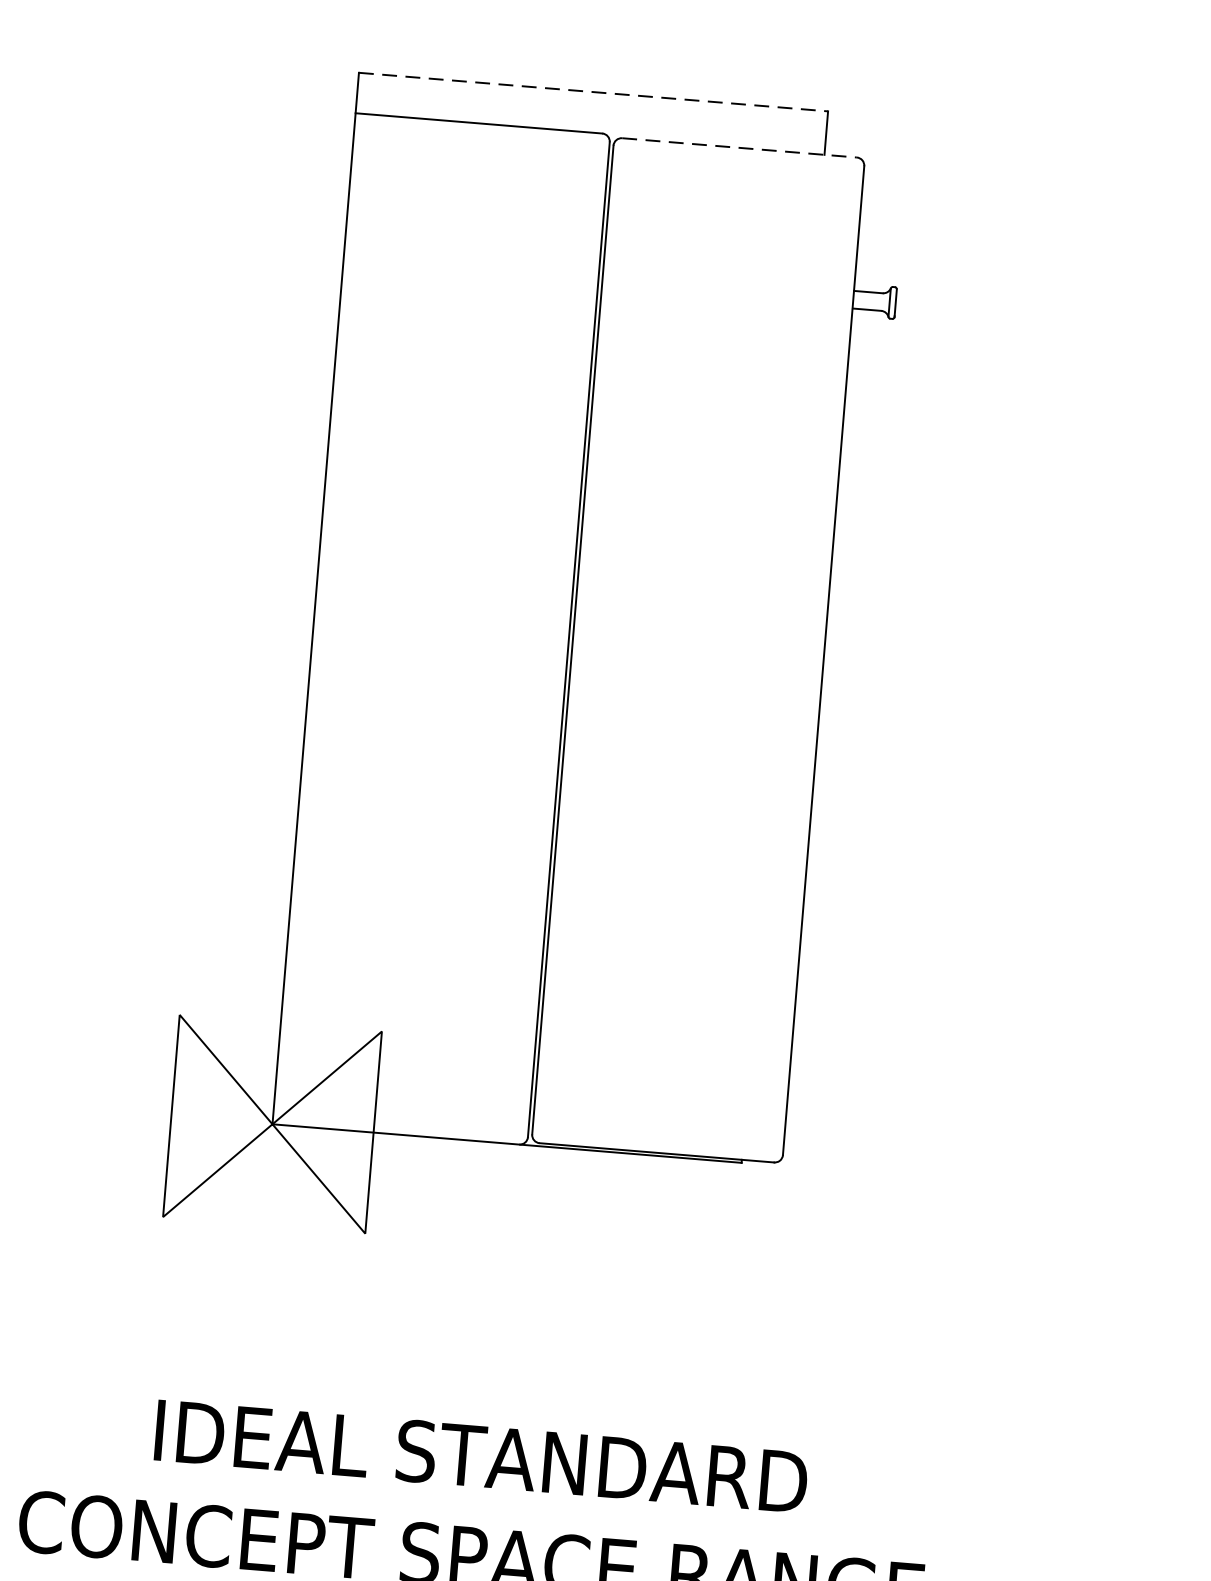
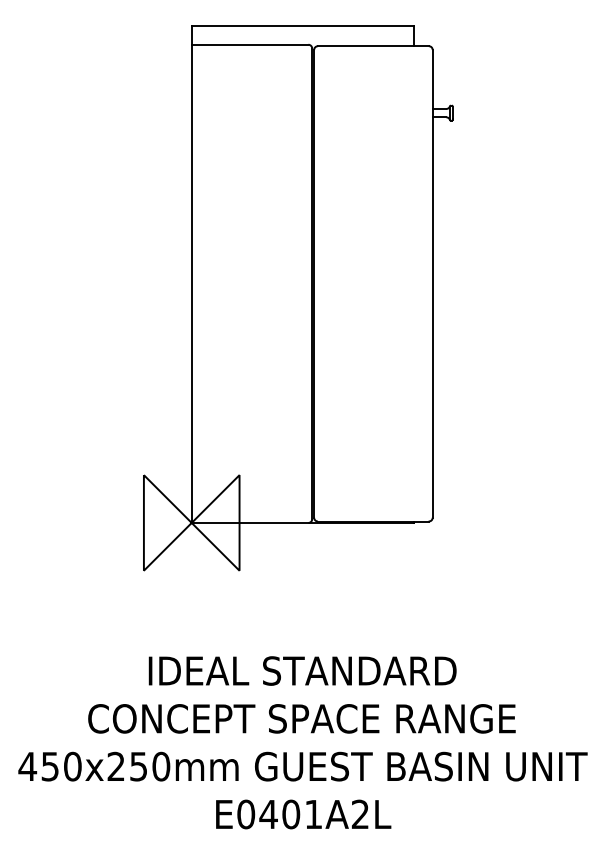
line: (593, 91) -> (302, 25), dashed -> solid
line: (739, 148) -> (373, 46), dashed -> solid

